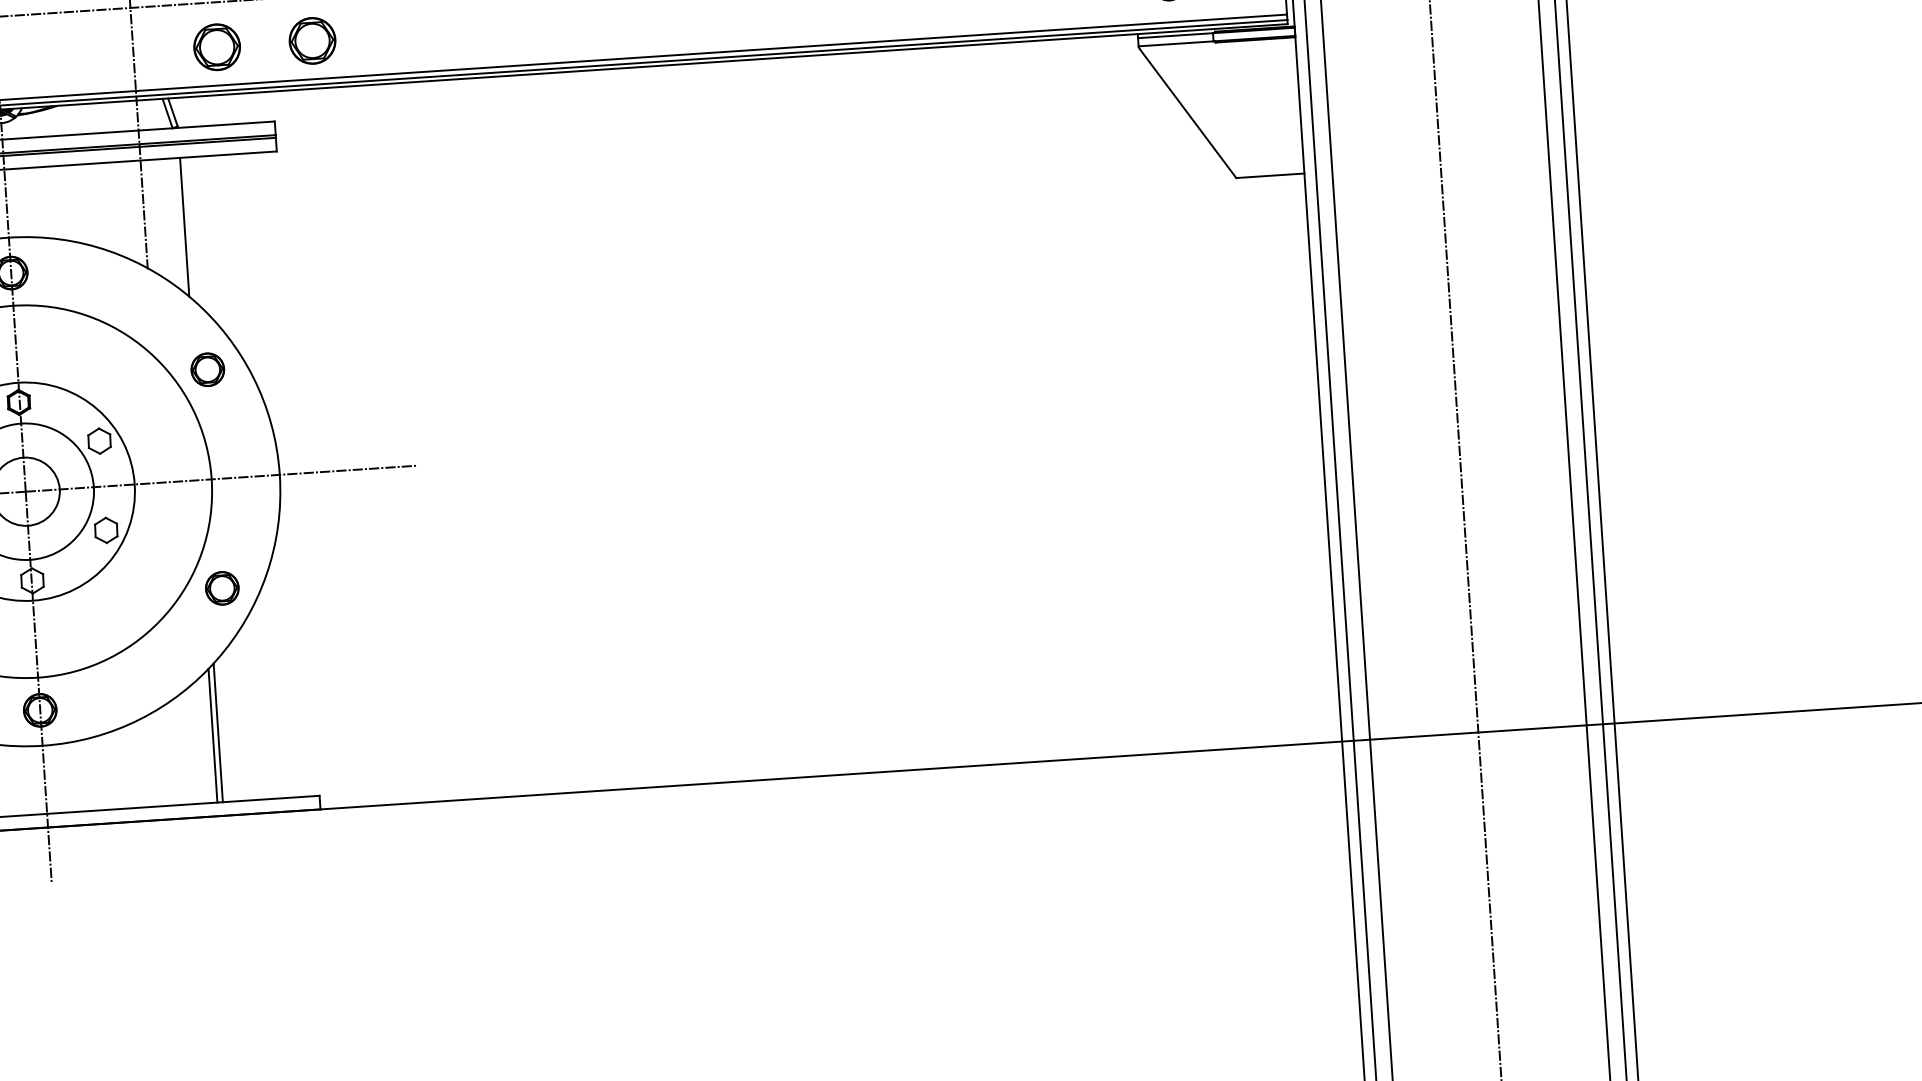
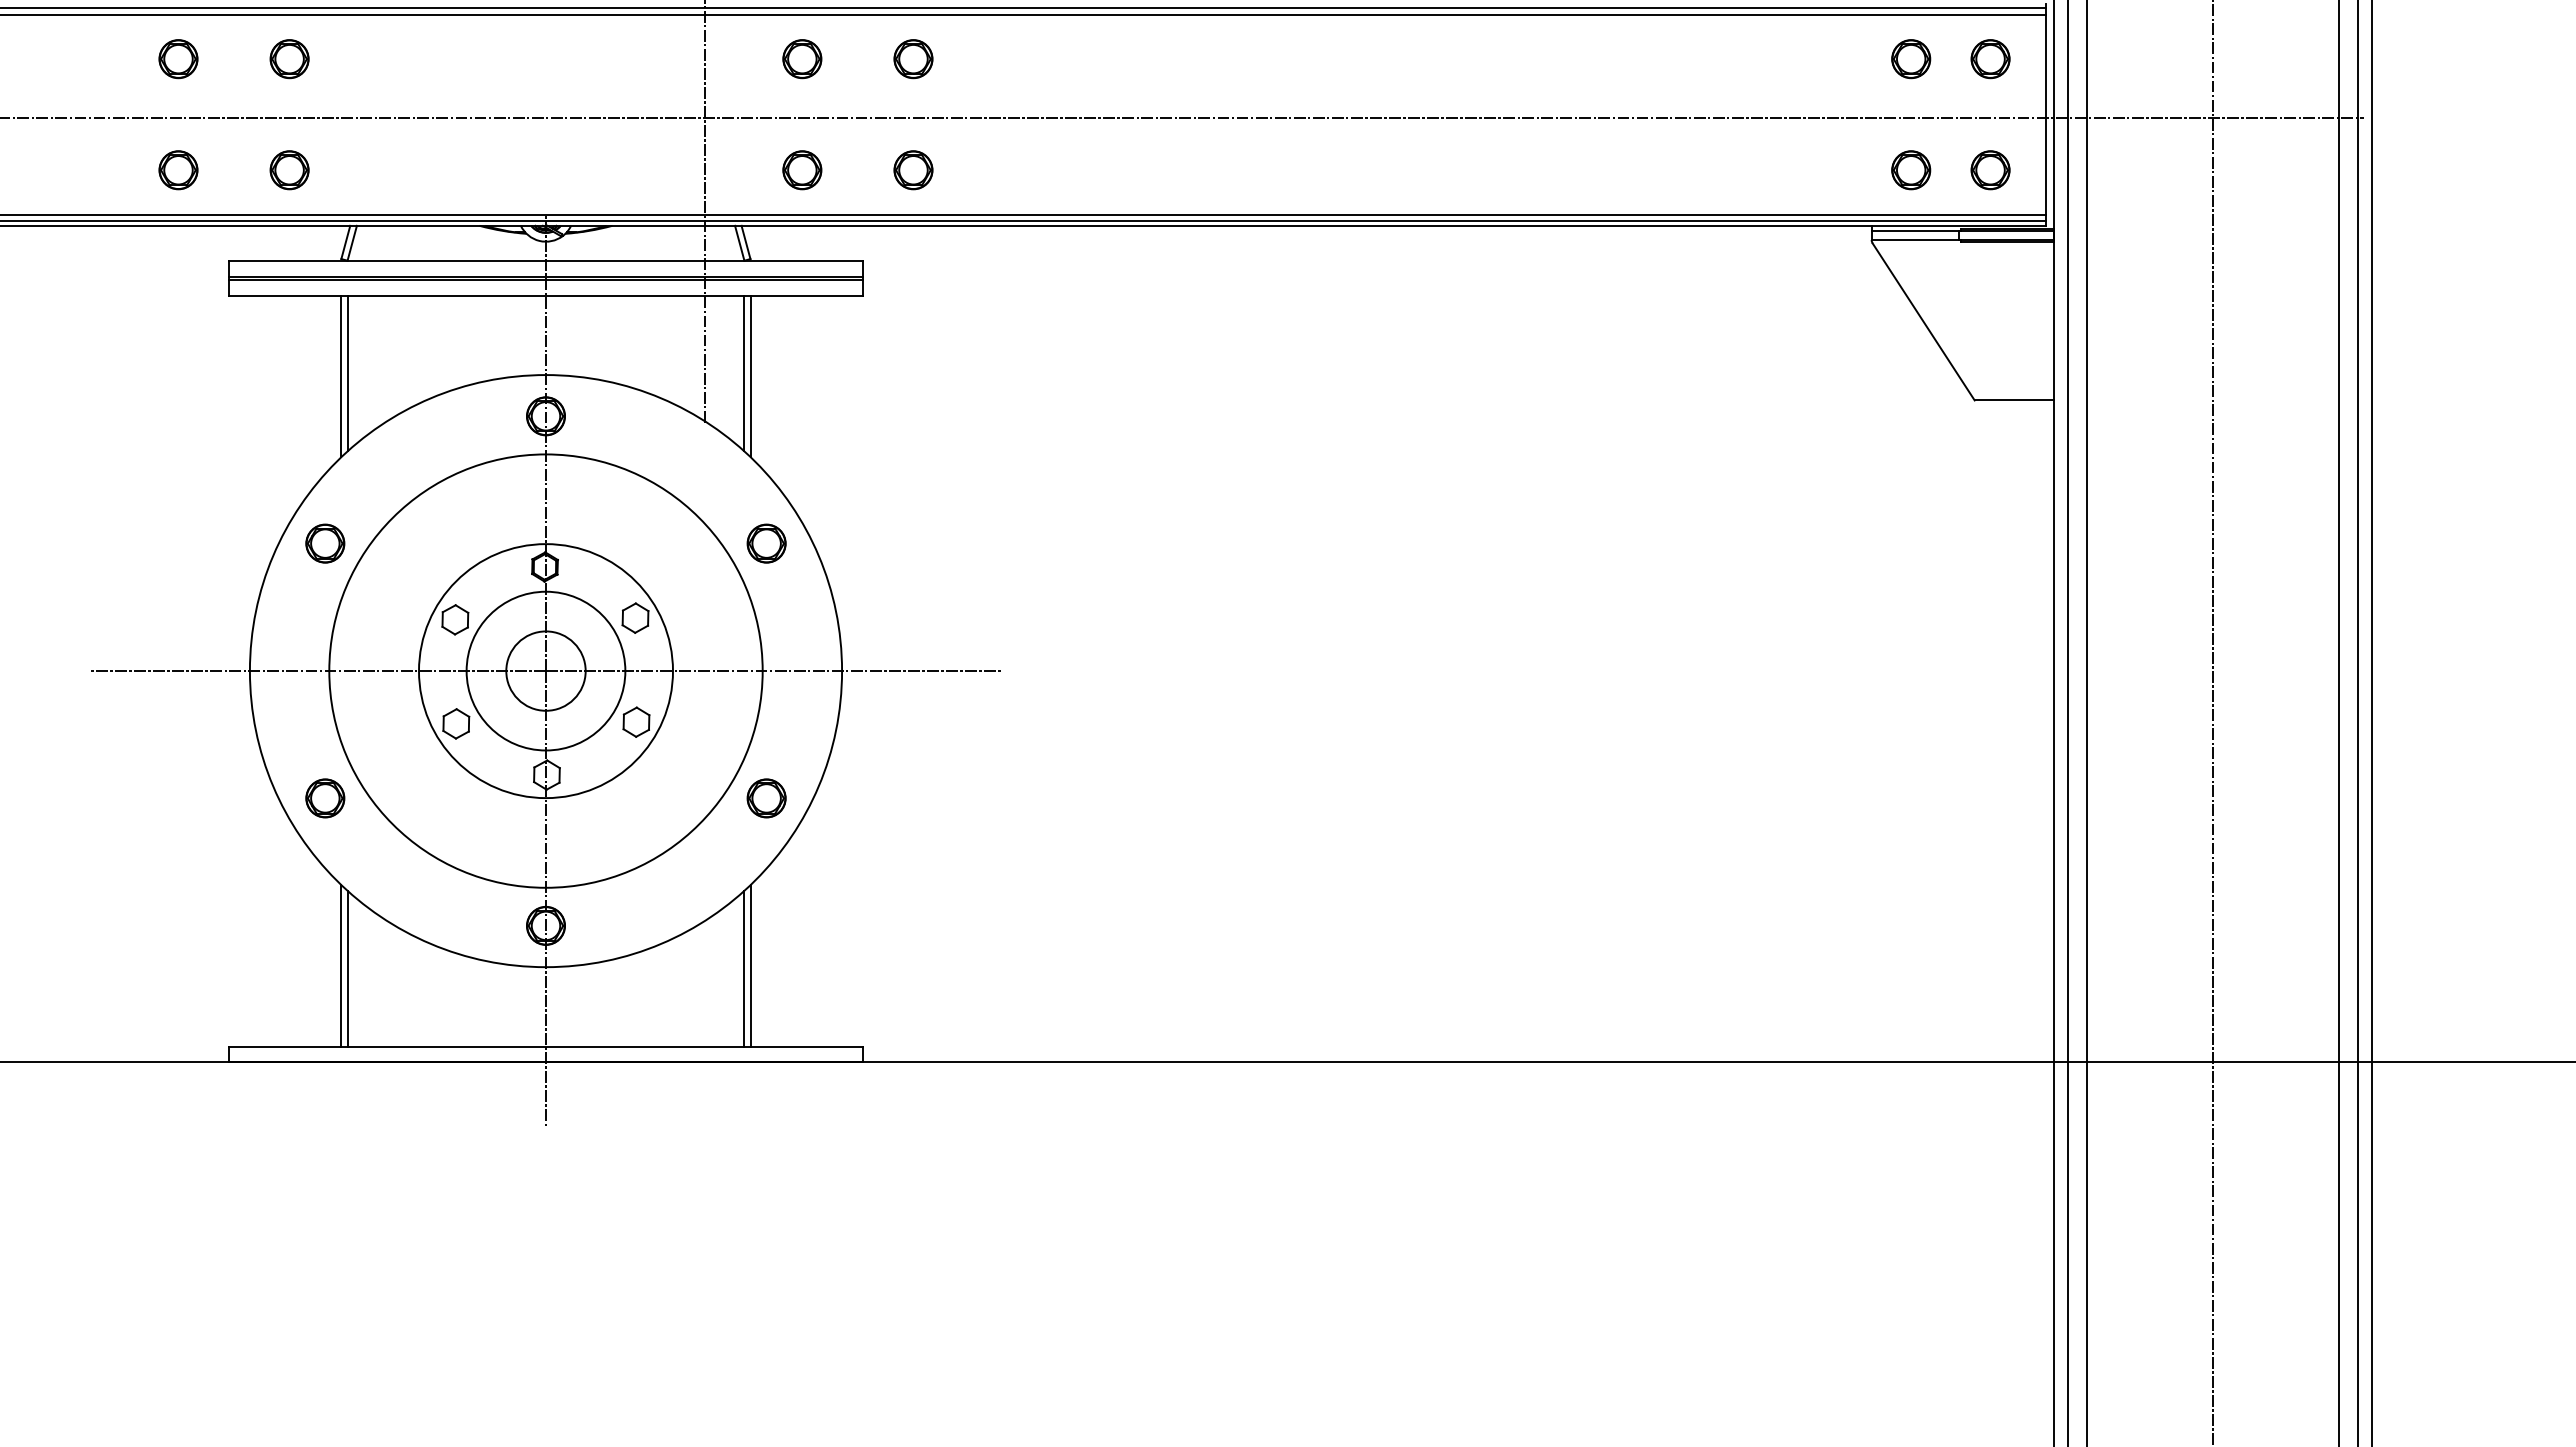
part: (312, 41) -> (913, 170), size x0.71
part: (217, 47) -> (802, 170), size x0.71
line: (179, 225) -> (744, 373), added

